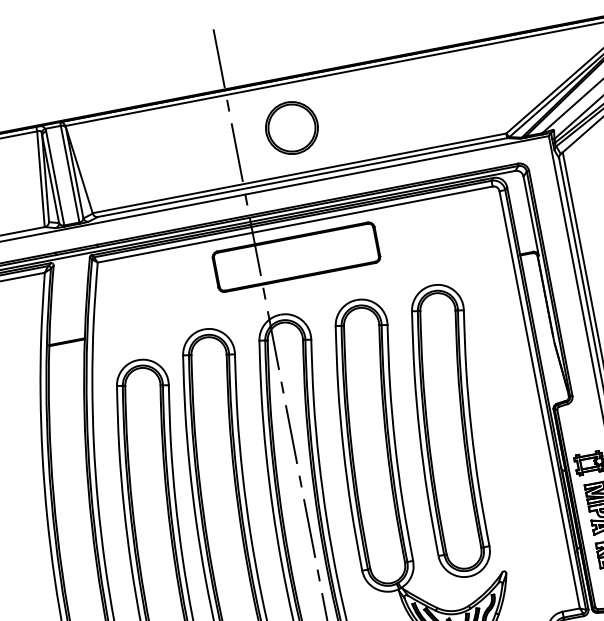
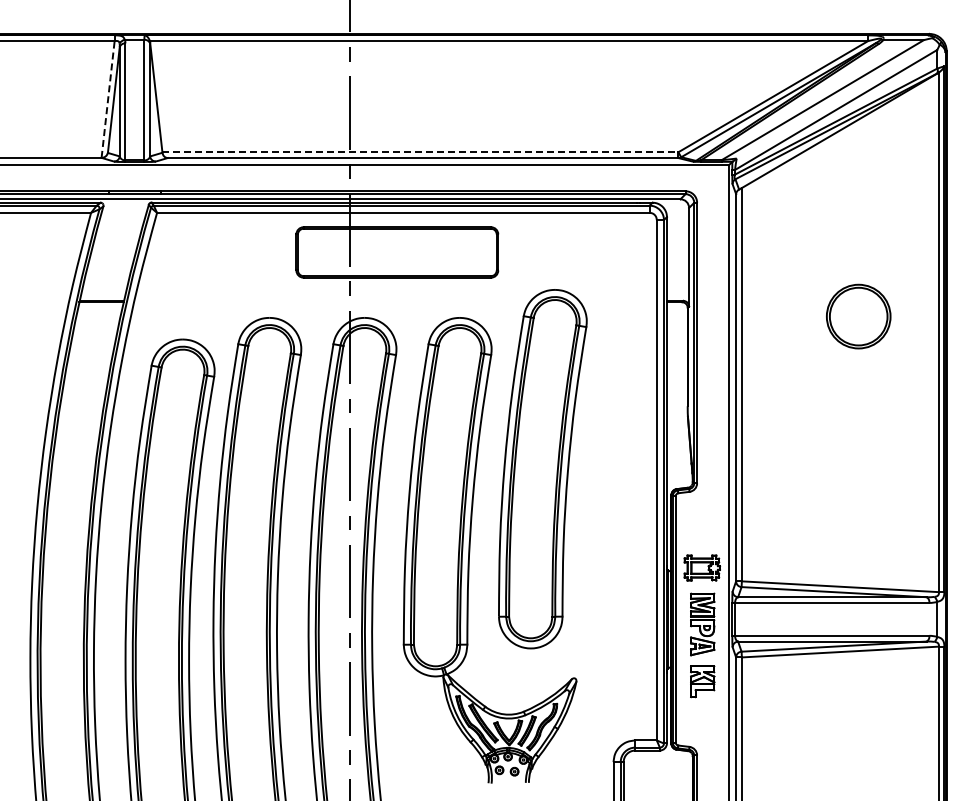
part: (291, 127) -> (421, 95), removed
line: (299, 173) -> (420, 152), solid -> dashed
line: (41, 179) -> (108, 99), solid -> dashed
part: (450, 431) -> (542, 469), moved

